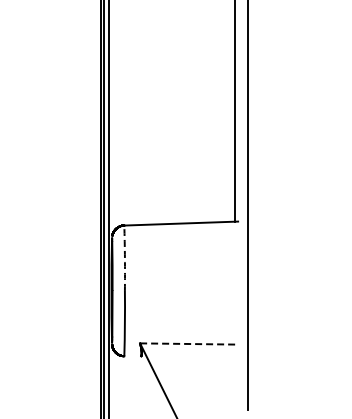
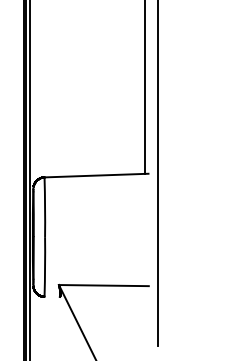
arc: (124, 258) -> (44, 207), dashed -> solid
line: (189, 344) -> (104, 286), dashed -> solid

